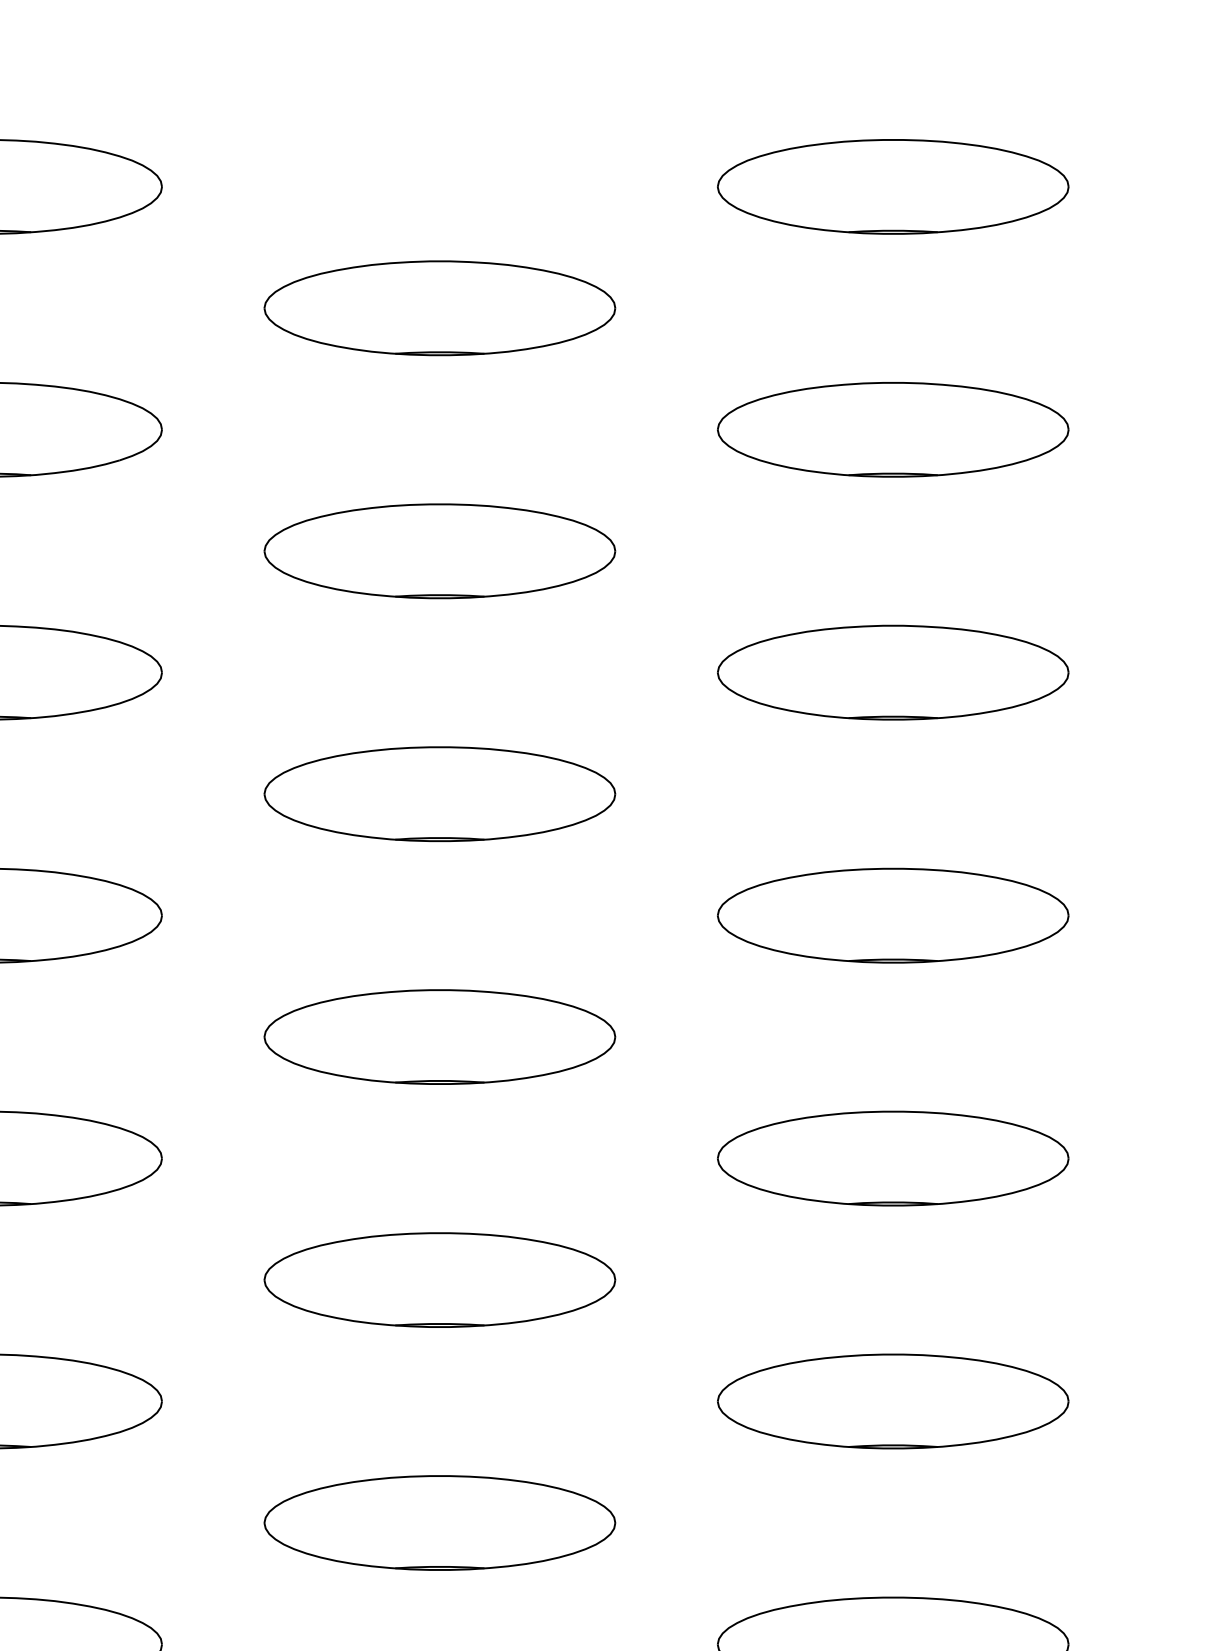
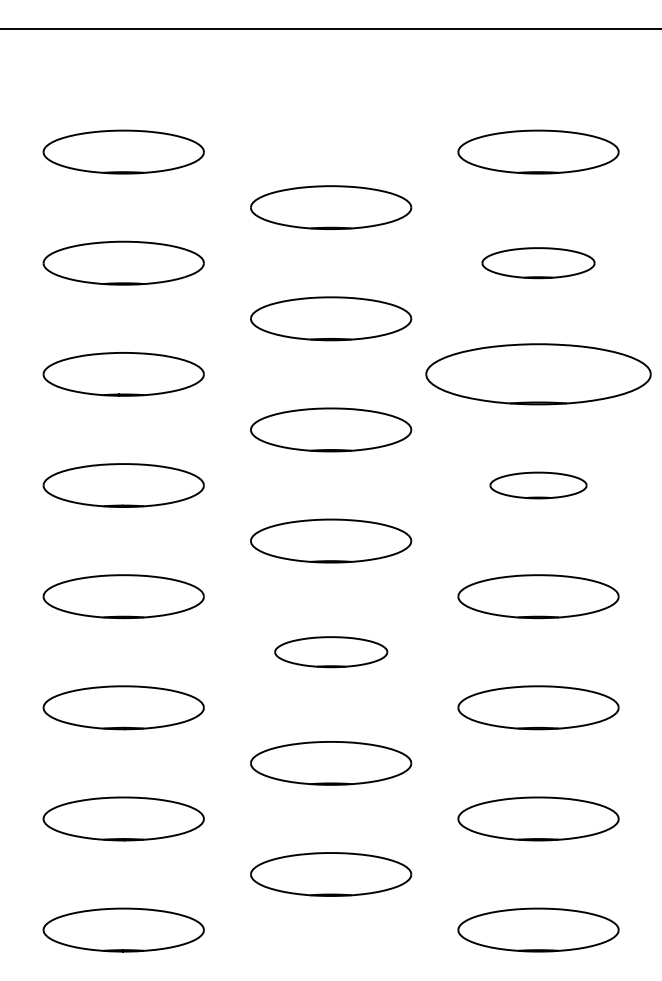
part: (893, 428) -> (538, 262), size x0.7
part: (893, 672) -> (538, 374), size x1.4
part: (893, 915) -> (538, 485), size x0.6
part: (440, 1278) -> (331, 651), size x0.7

